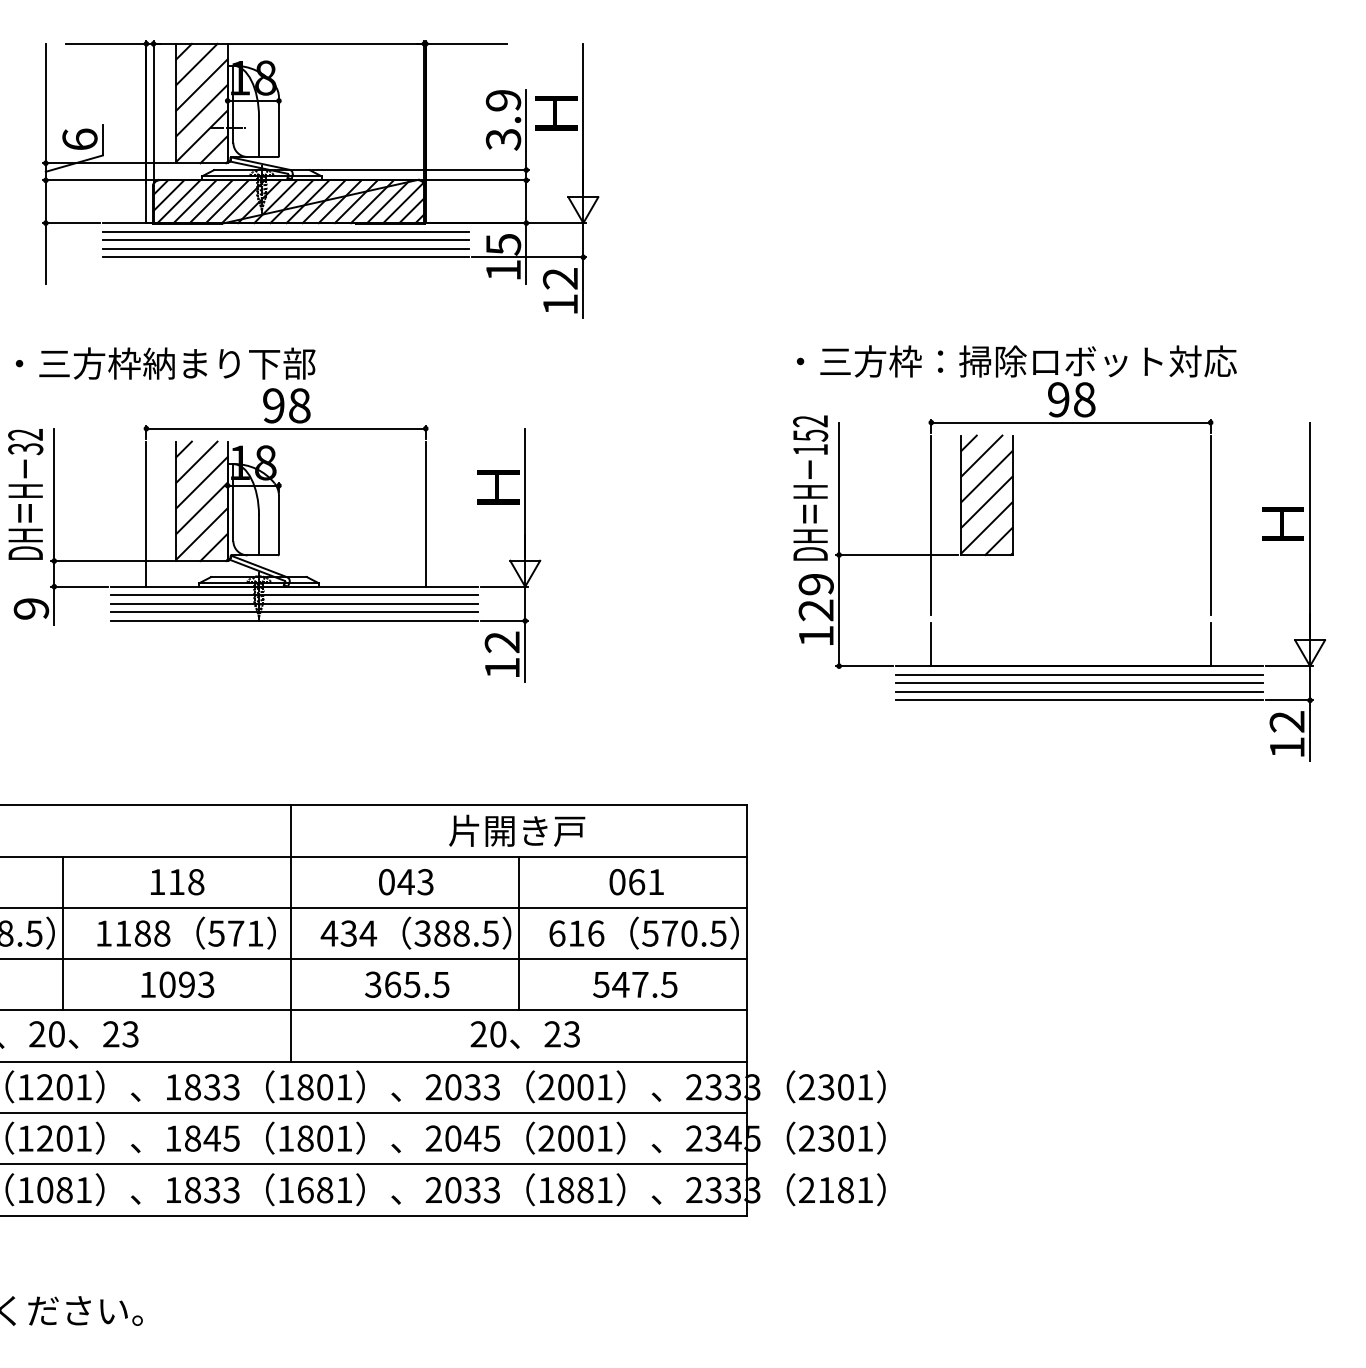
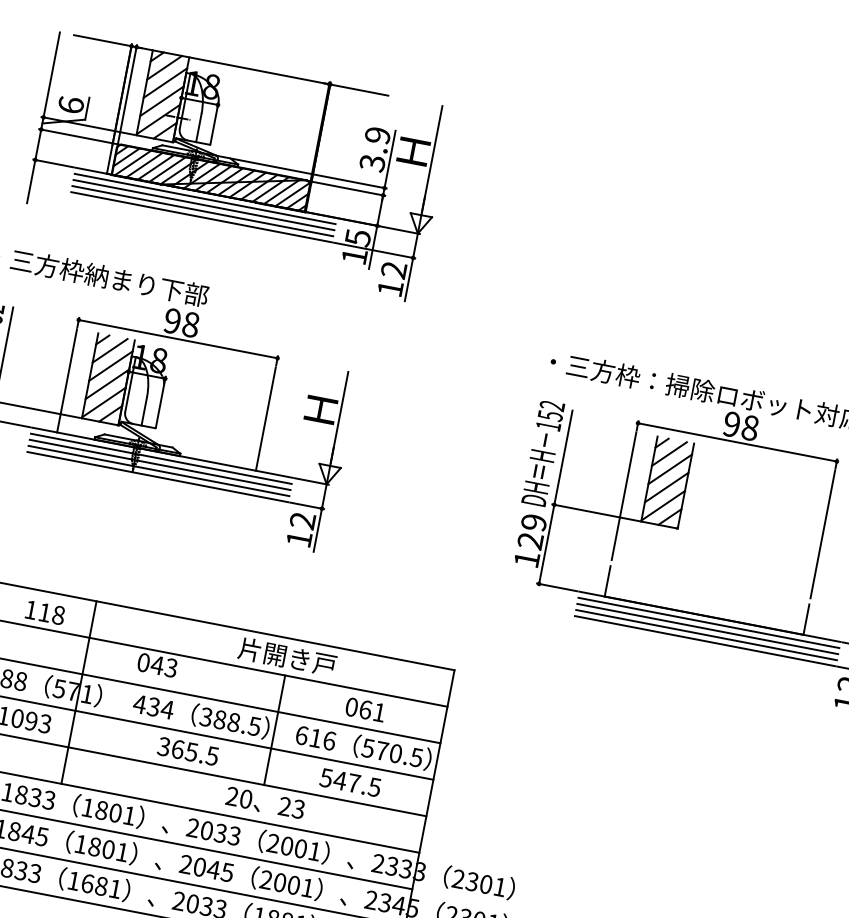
text: (177, 882) -> (45, 613), moved
text: (406, 882) -> (157, 665), moved
line: (290, 933) -> (78, 692), moved

